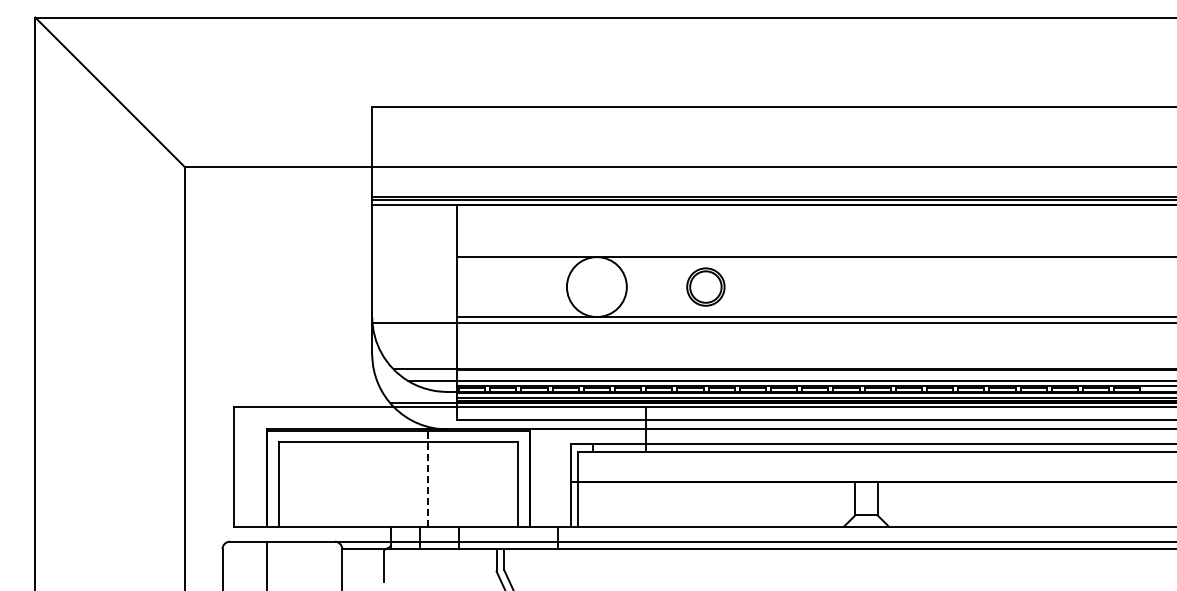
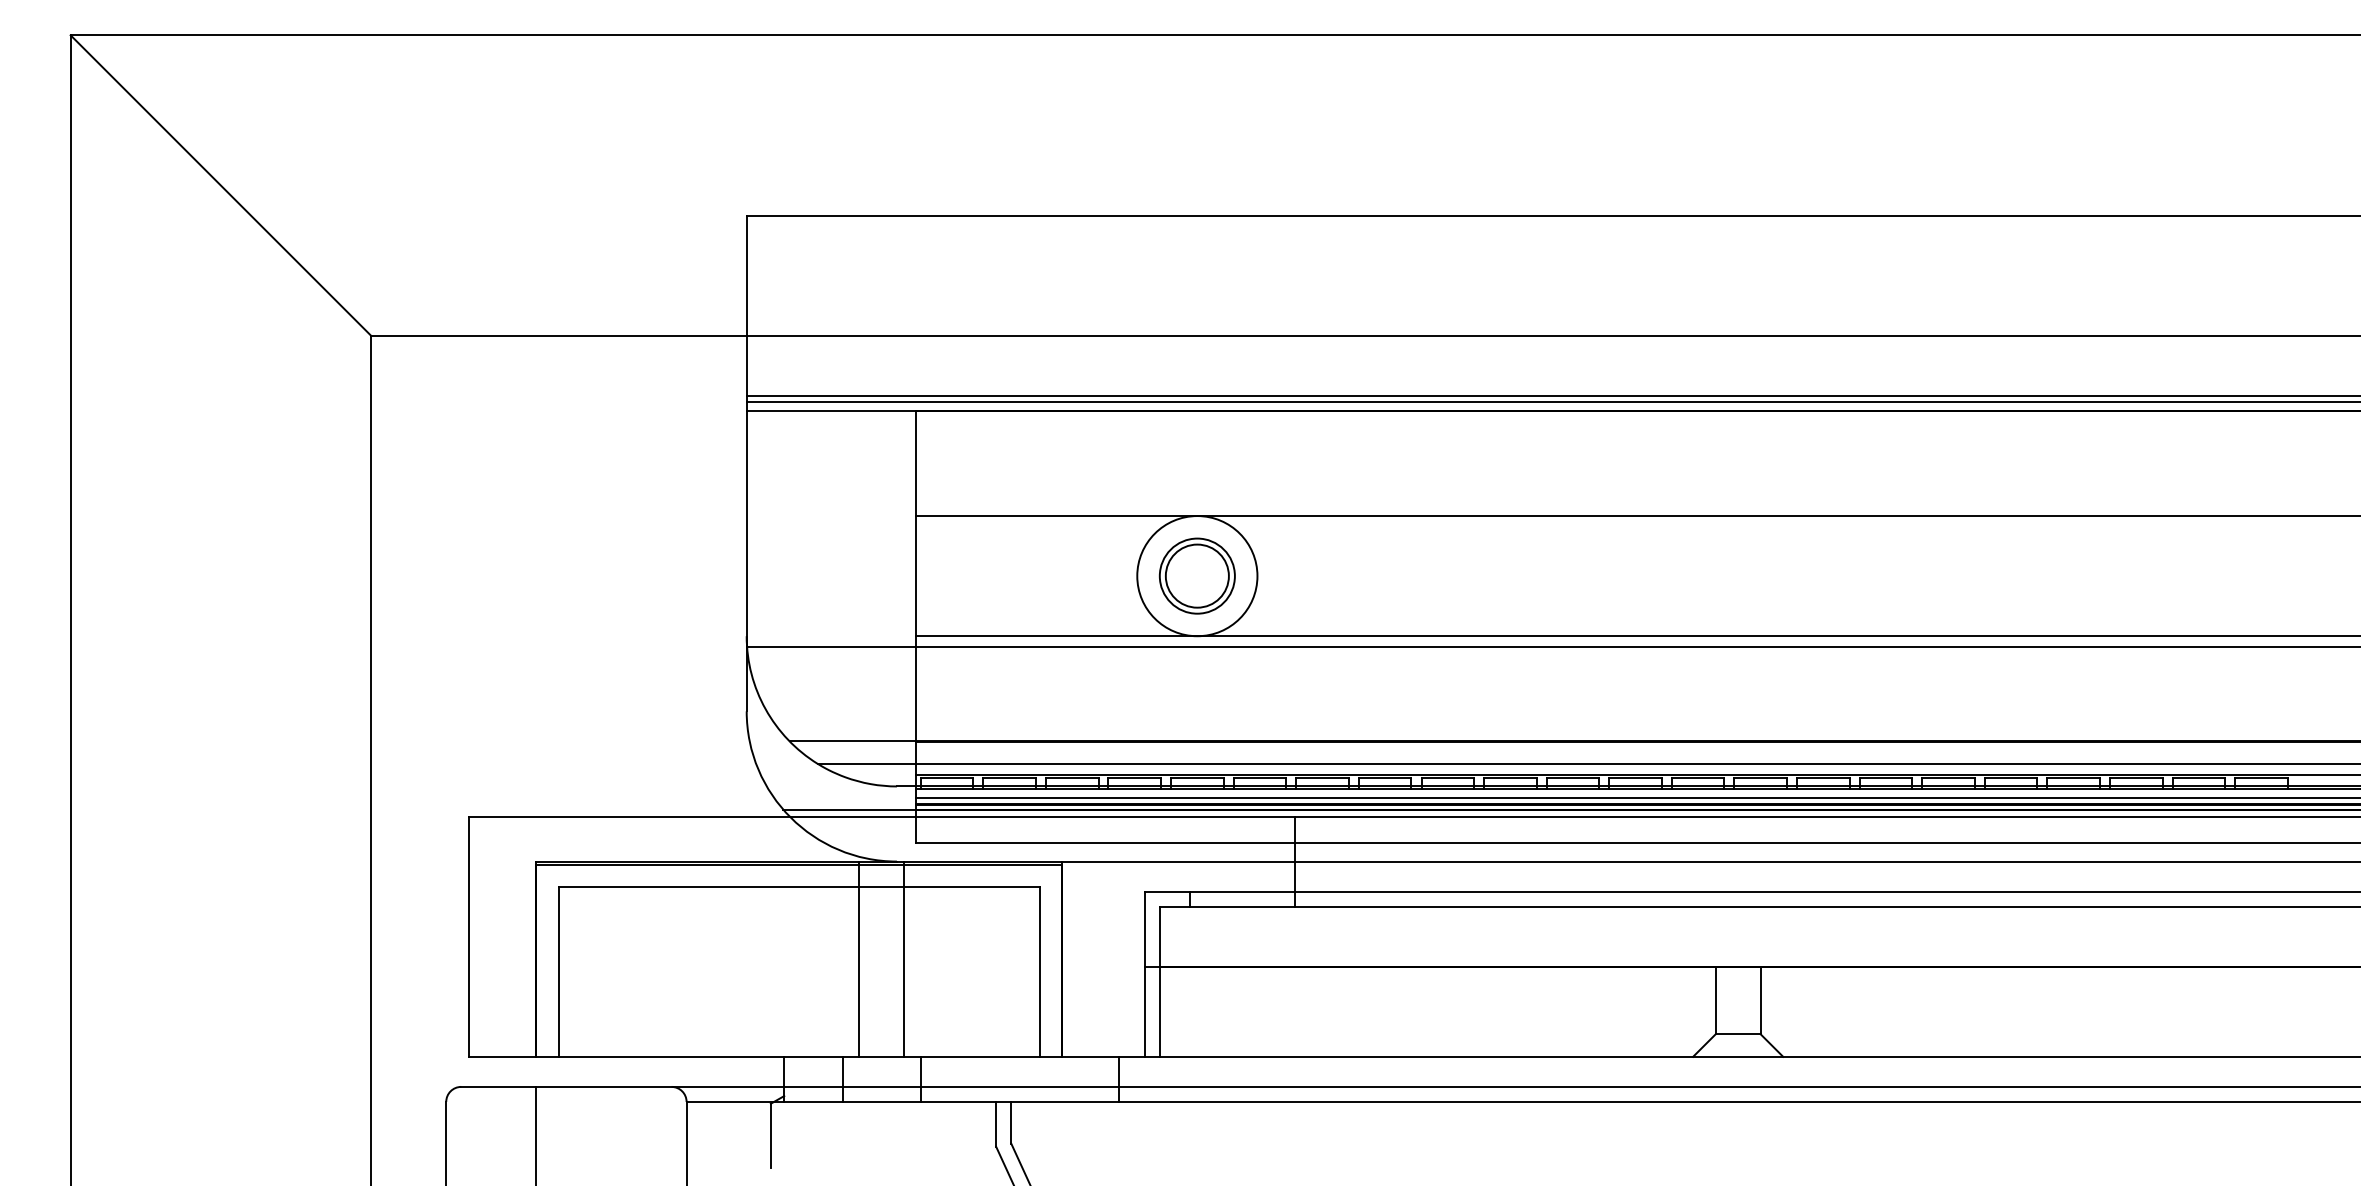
part: (705, 286) -> (1196, 574), moved
line: (450, 477) -> (903, 958), added
line: (428, 478) -> (859, 960), dashed -> solid

